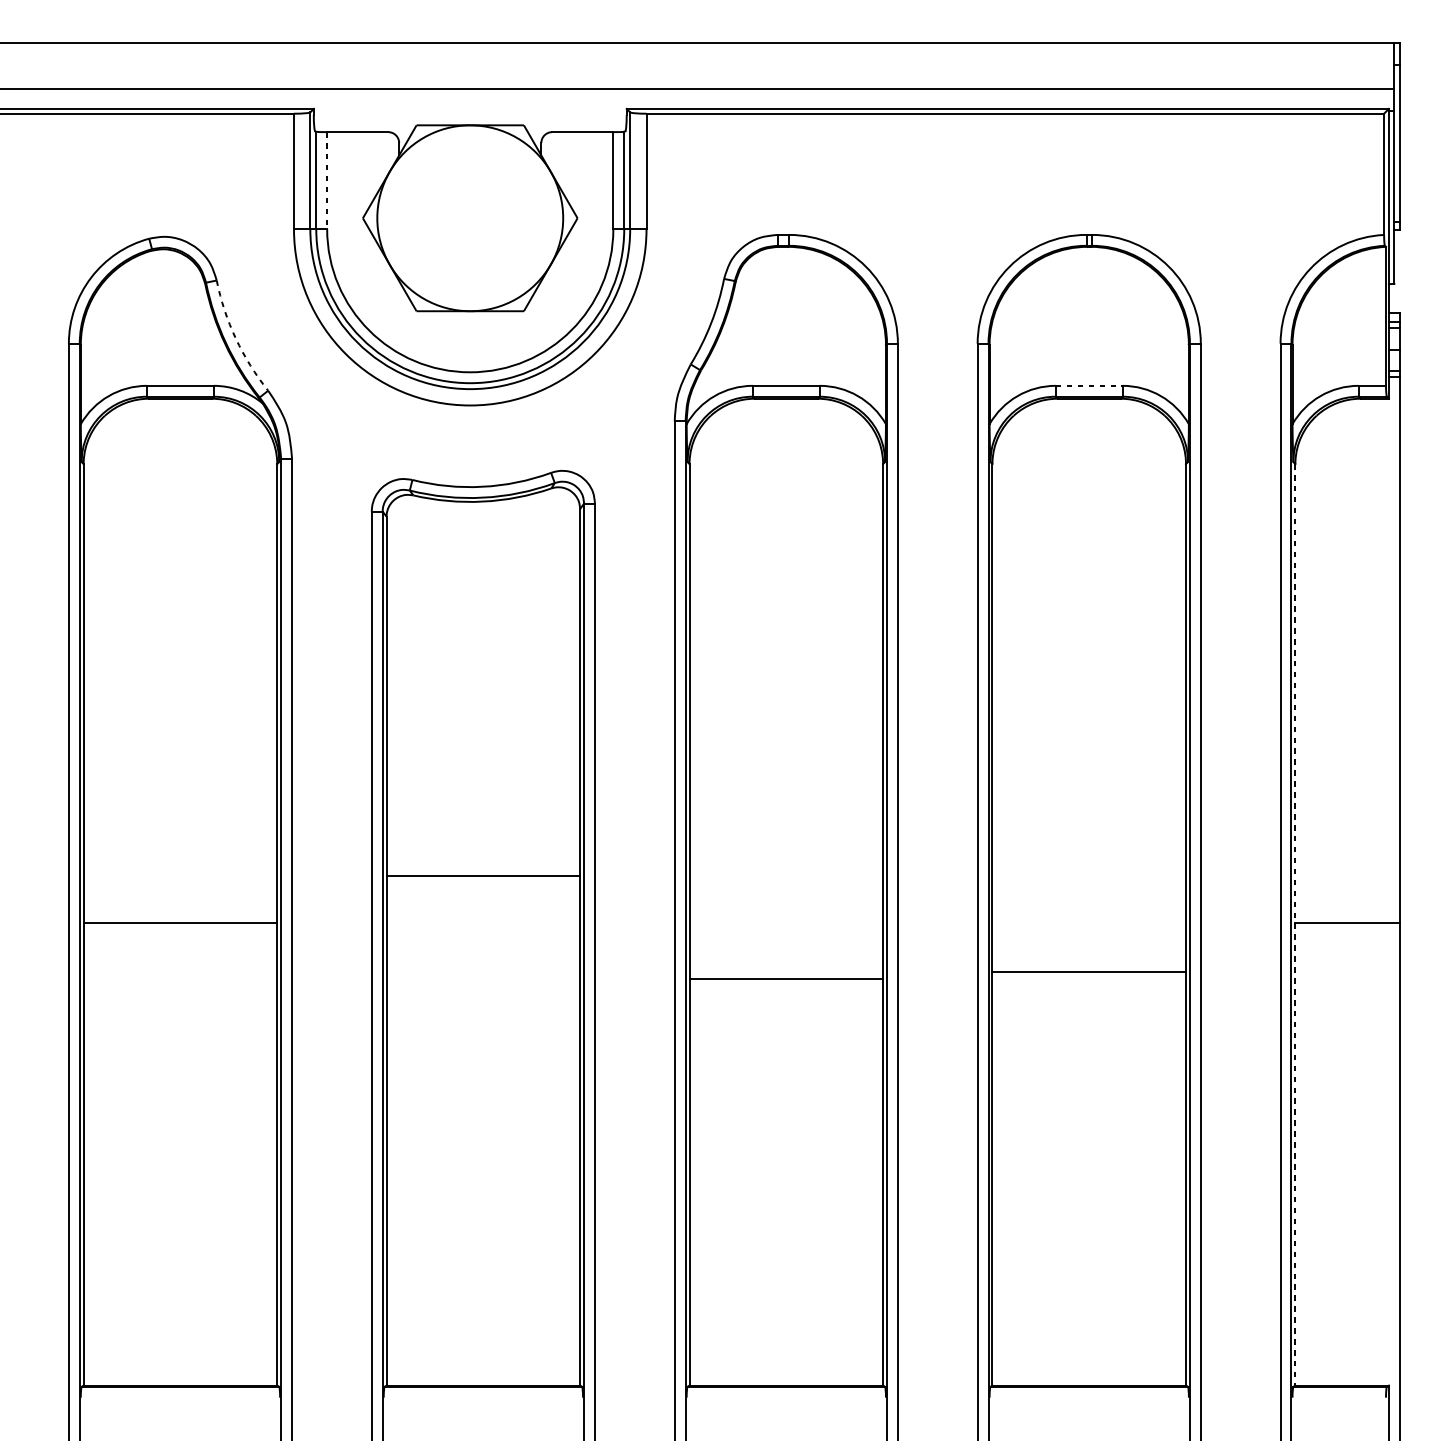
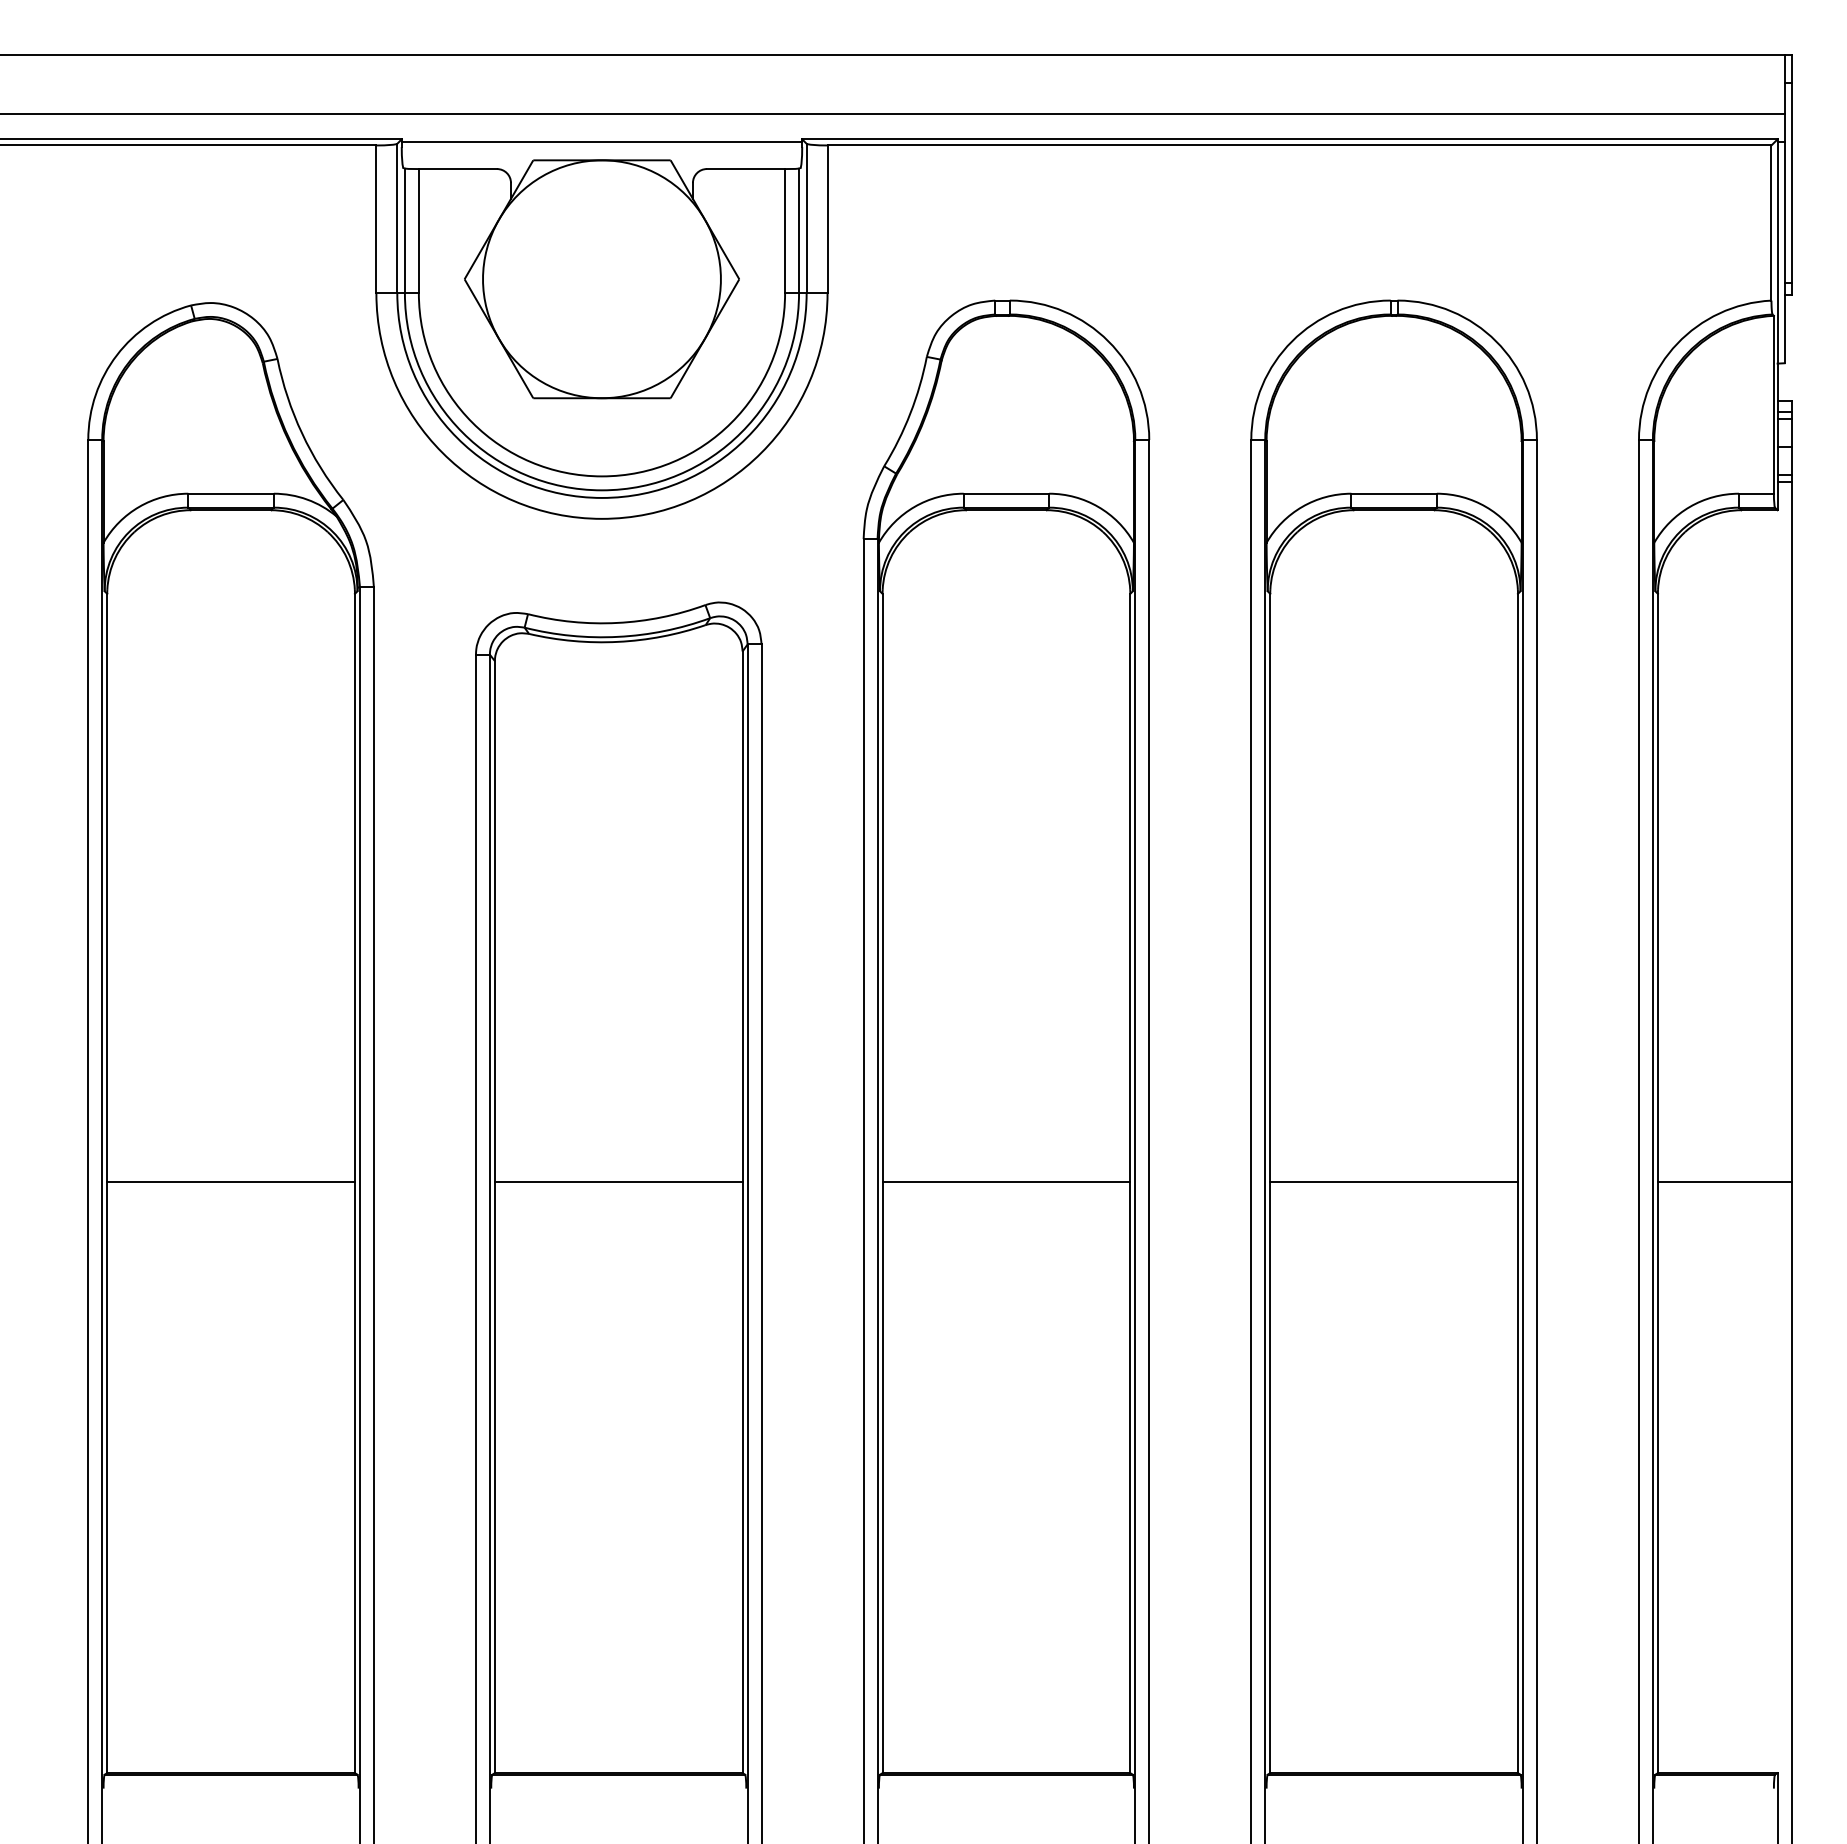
line: (469, 111) -> (601, 142), added
line: (326, 180) -> (418, 231), dashed -> solid
arc: (236, 338) -> (302, 433), dashed -> solid
line: (1089, 385) -> (1394, 493), dashed -> solid
line: (483, 875) -> (618, 1181), moved
line: (1295, 924) -> (1657, 1183), dashed -> solid
line: (1088, 971) -> (1393, 1181), moved
line: (786, 978) -> (1006, 1181), moved

